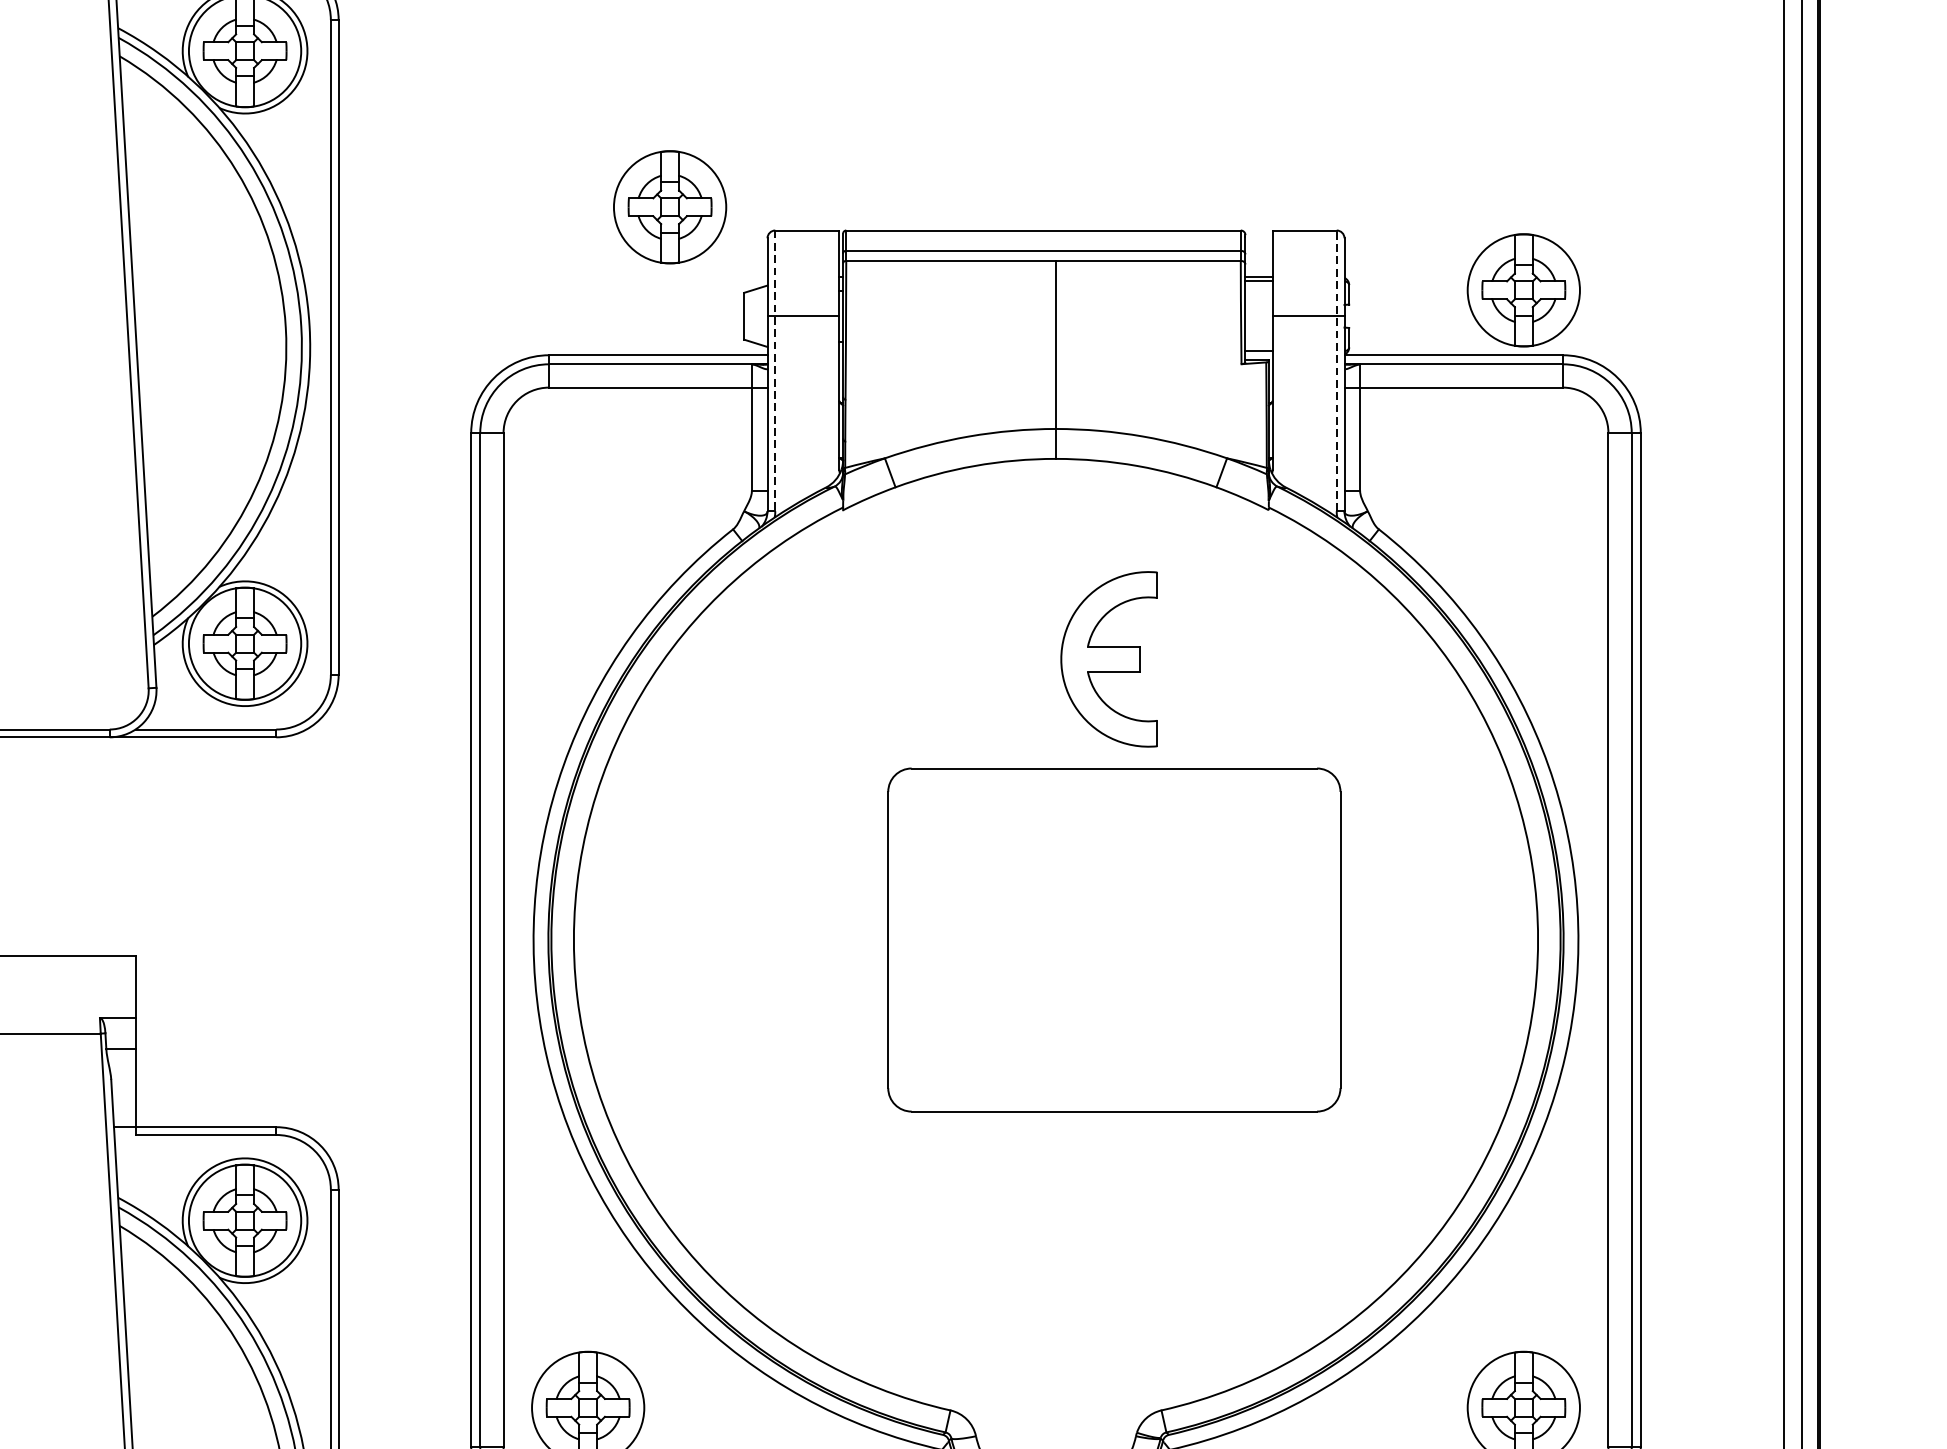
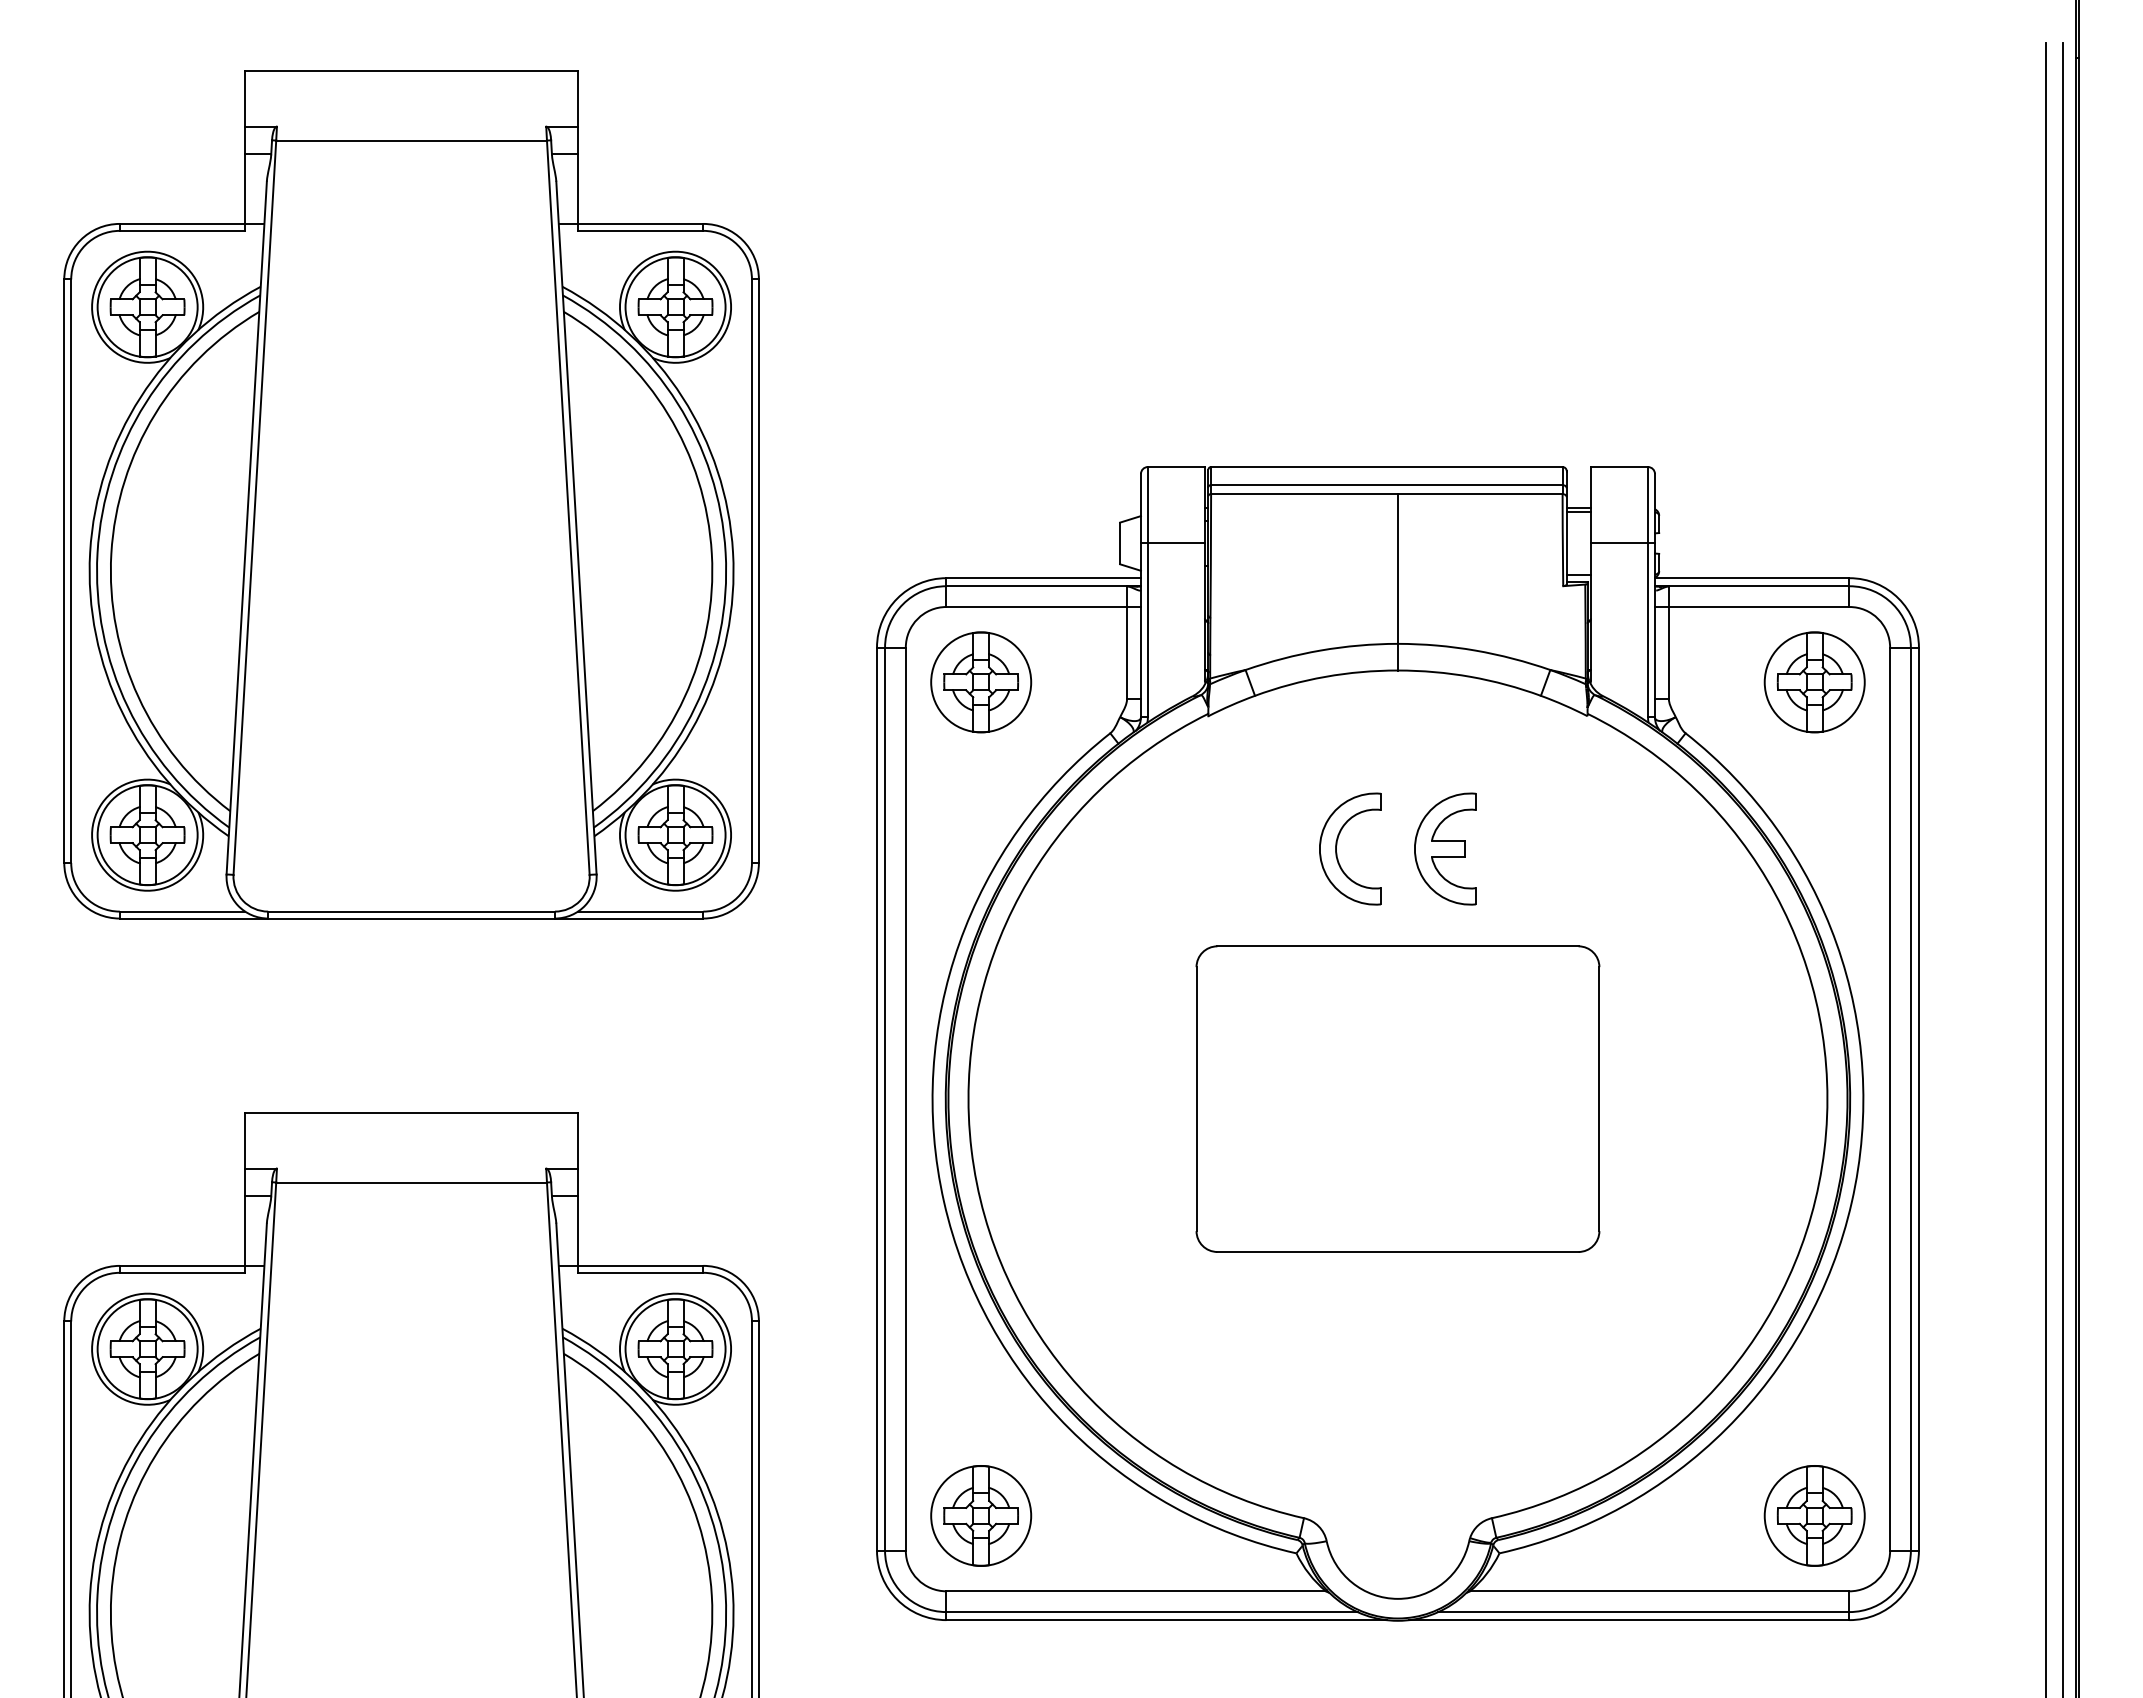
part: (670, 207) -> (981, 682), moved
part: (1523, 290) -> (1814, 682), moved
line: (1337, 370) -> (1648, 591), dashed -> solid
line: (774, 371) -> (1147, 592), dashed -> solid
part: (988, 655) -> (1337, 845), added
part: (1109, 658) -> (1445, 848), size x0.71
part: (1113, 939) -> (1397, 1098), moved

